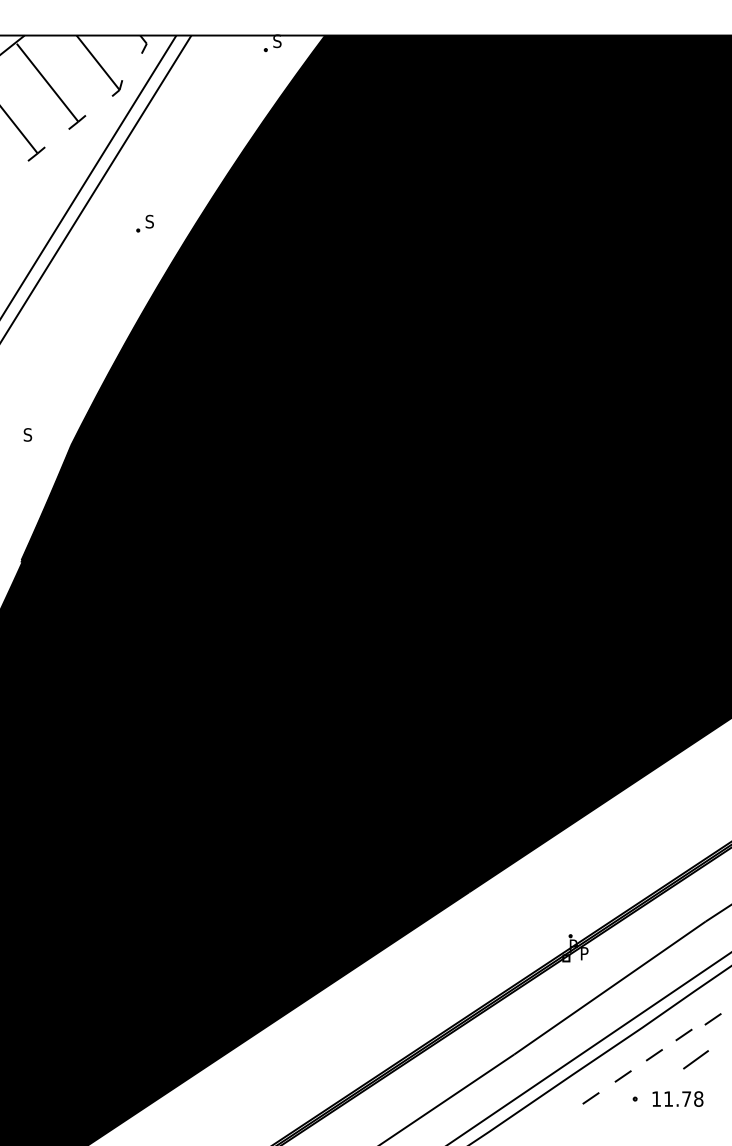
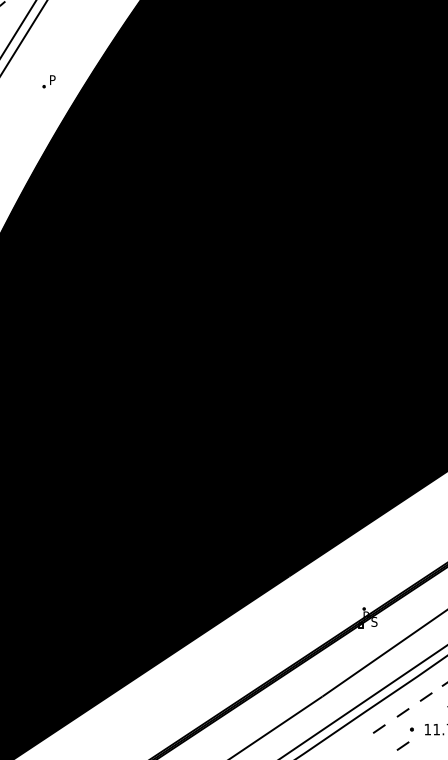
text: (149, 221) -> (52, 79), S -> P
text: (584, 953) -> (374, 621), P -> S
line: (622, 1121) -> (402, 746), added

